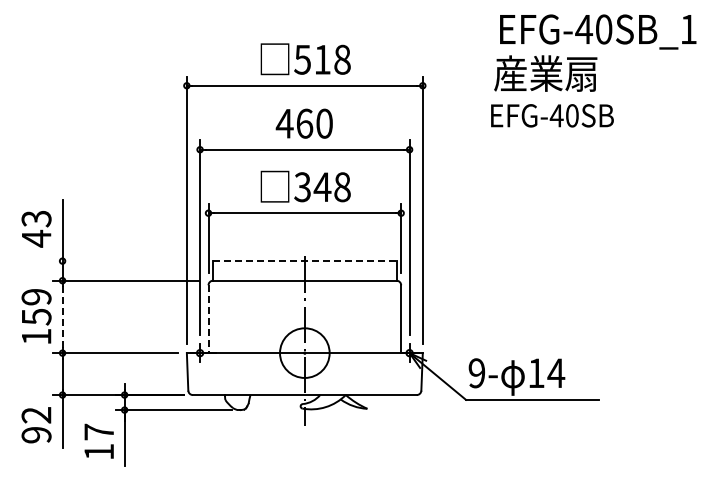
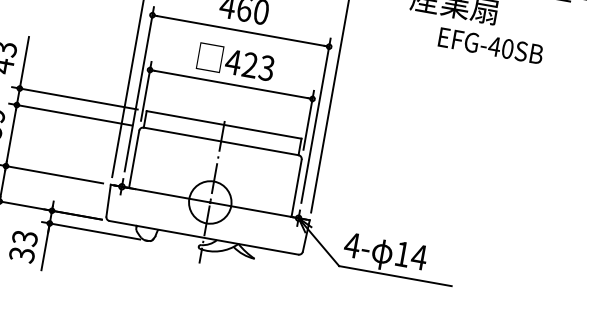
text: (552, 115) -> (491, 45), moved
text: (321, 187) -> (249, 65), 348 -> 423
line: (127, 261) -> (74, 98), added
line: (304, 261) -> (223, 125), dashed -> solid
line: (62, 316) -> (11, 135), dashed -> solid
line: (208, 319) -> (134, 159), dashed -> solid
text: (476, 373) -> (351, 245), 9- -> 4-
text: (99, 441) -> (23, 246), 17 -> 33

